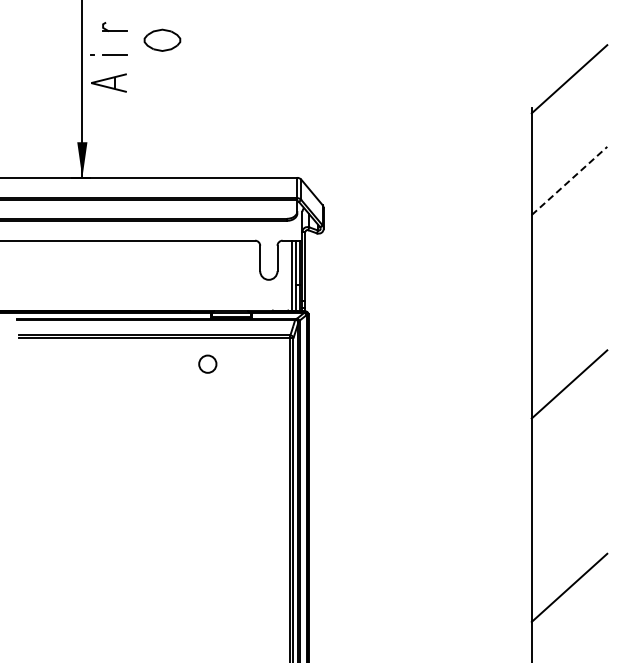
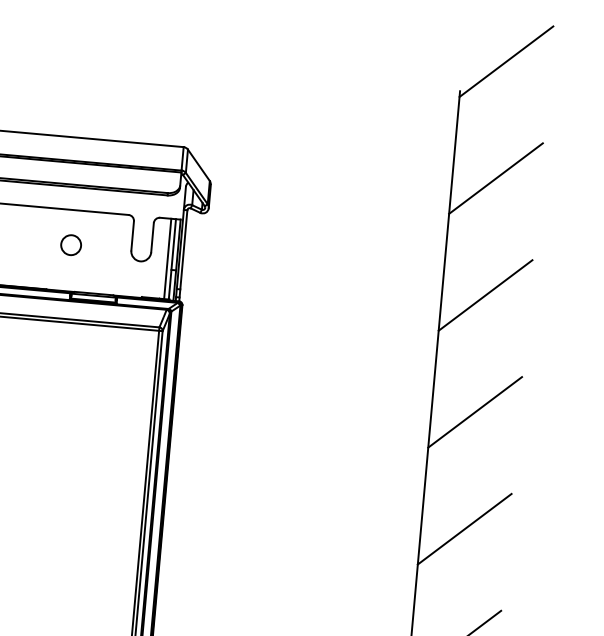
line: (569, 180) -> (496, 178), dashed -> solid
line: (569, 282) -> (485, 295), added
circle: (207, 363) -> (70, 244), moved
line: (569, 486) -> (464, 529), added

